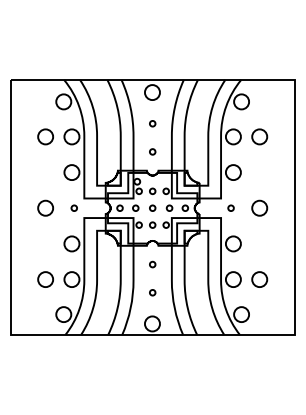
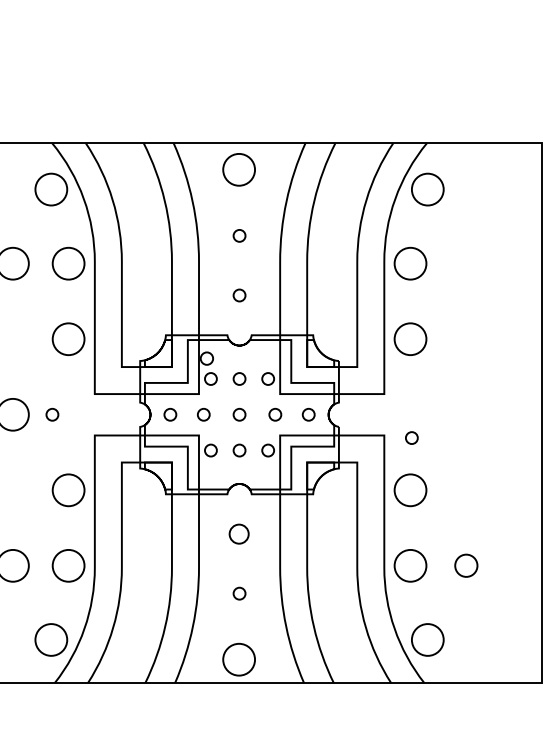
circle: (259, 136) -> (465, 262), removed
circle: (73, 207) -> (50, 413), moved
circle: (230, 207) -> (410, 436), moved
circle: (259, 207) -> (465, 413), removed
circle: (152, 264) -> (239, 533), size x1.6
circle: (259, 279) -> (465, 565), size x0.7

